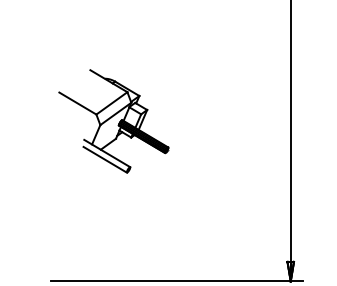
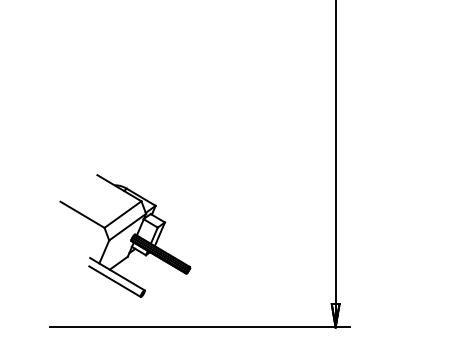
part: (114, 120) -> (125, 235), moved

